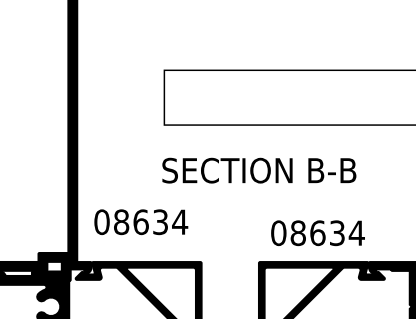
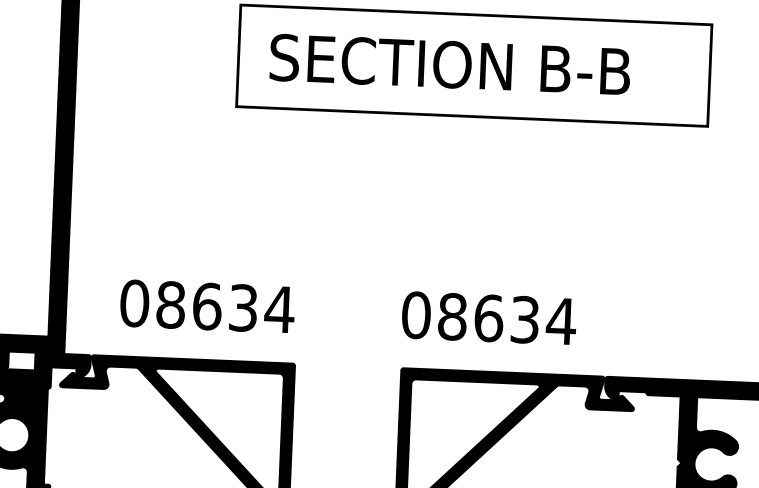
text: (259, 170) -> (450, 64), moved
text: (141, 222) -> (207, 307), moved
text: (317, 233) -> (488, 318), moved

